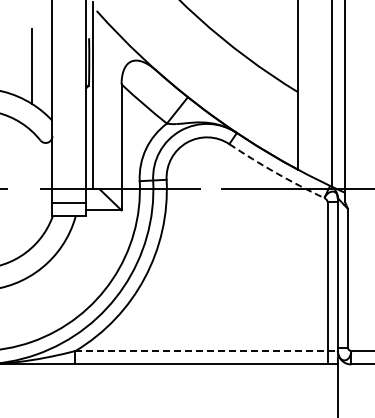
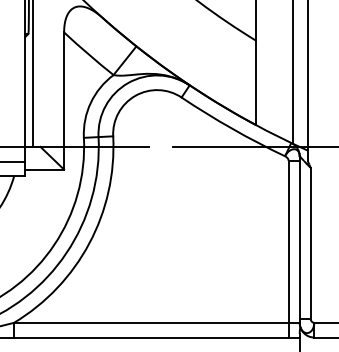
arc: (275, 172) -> (231, 128), dashed -> solid
line: (207, 351) -> (157, 323), dashed -> solid

